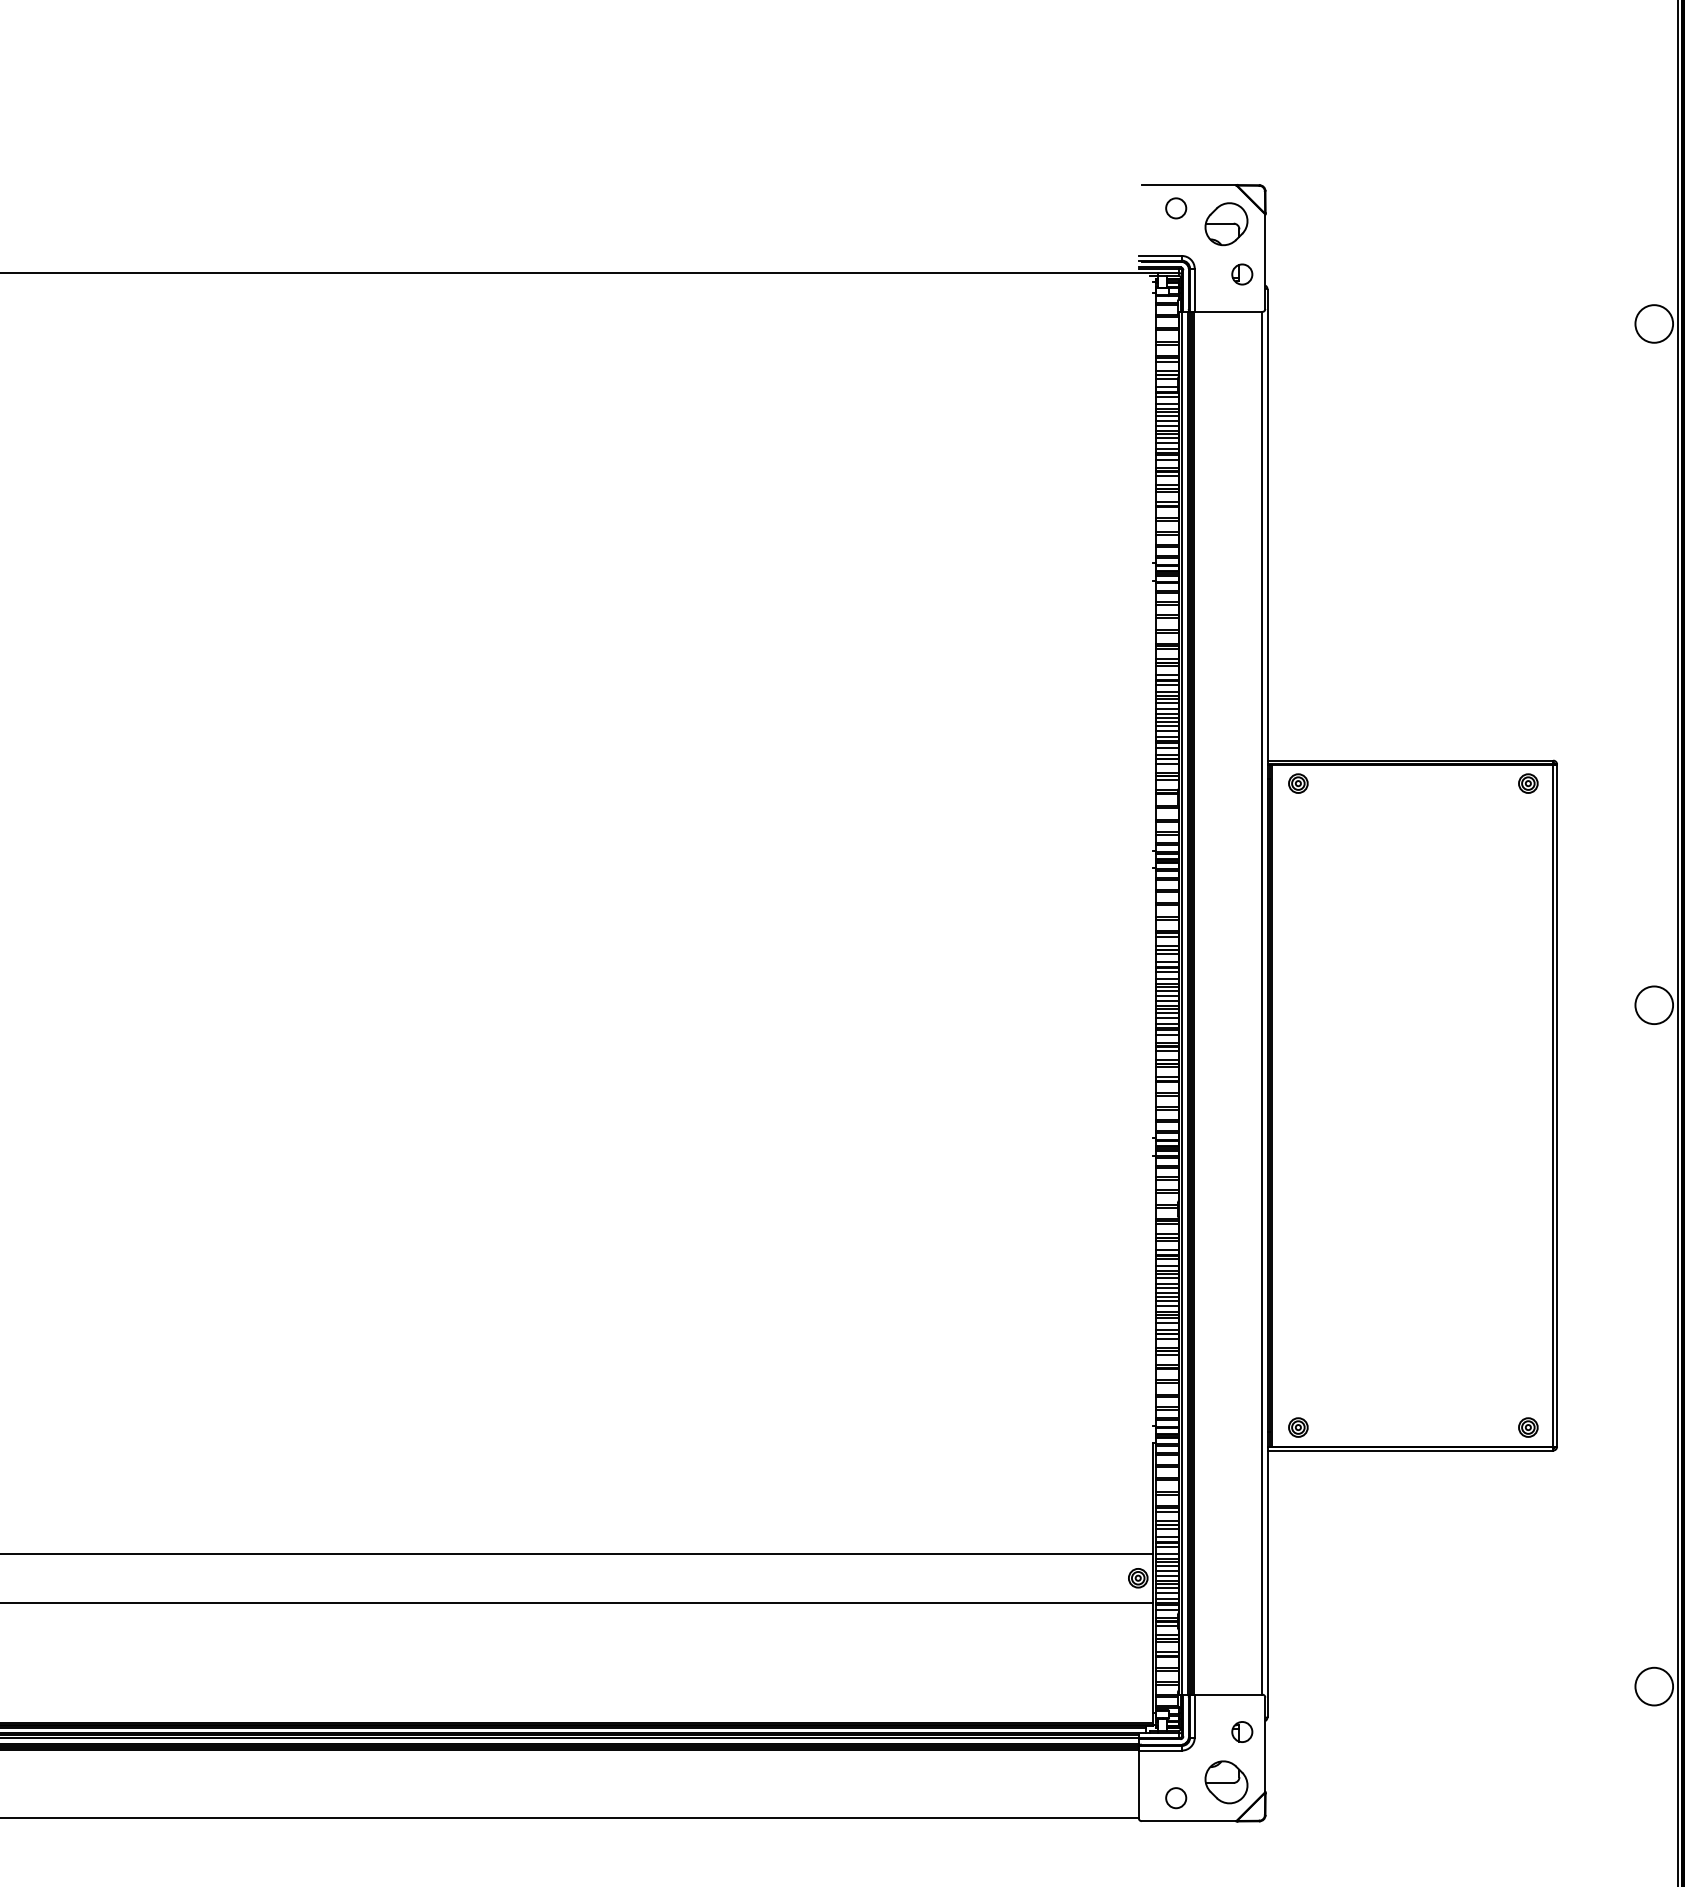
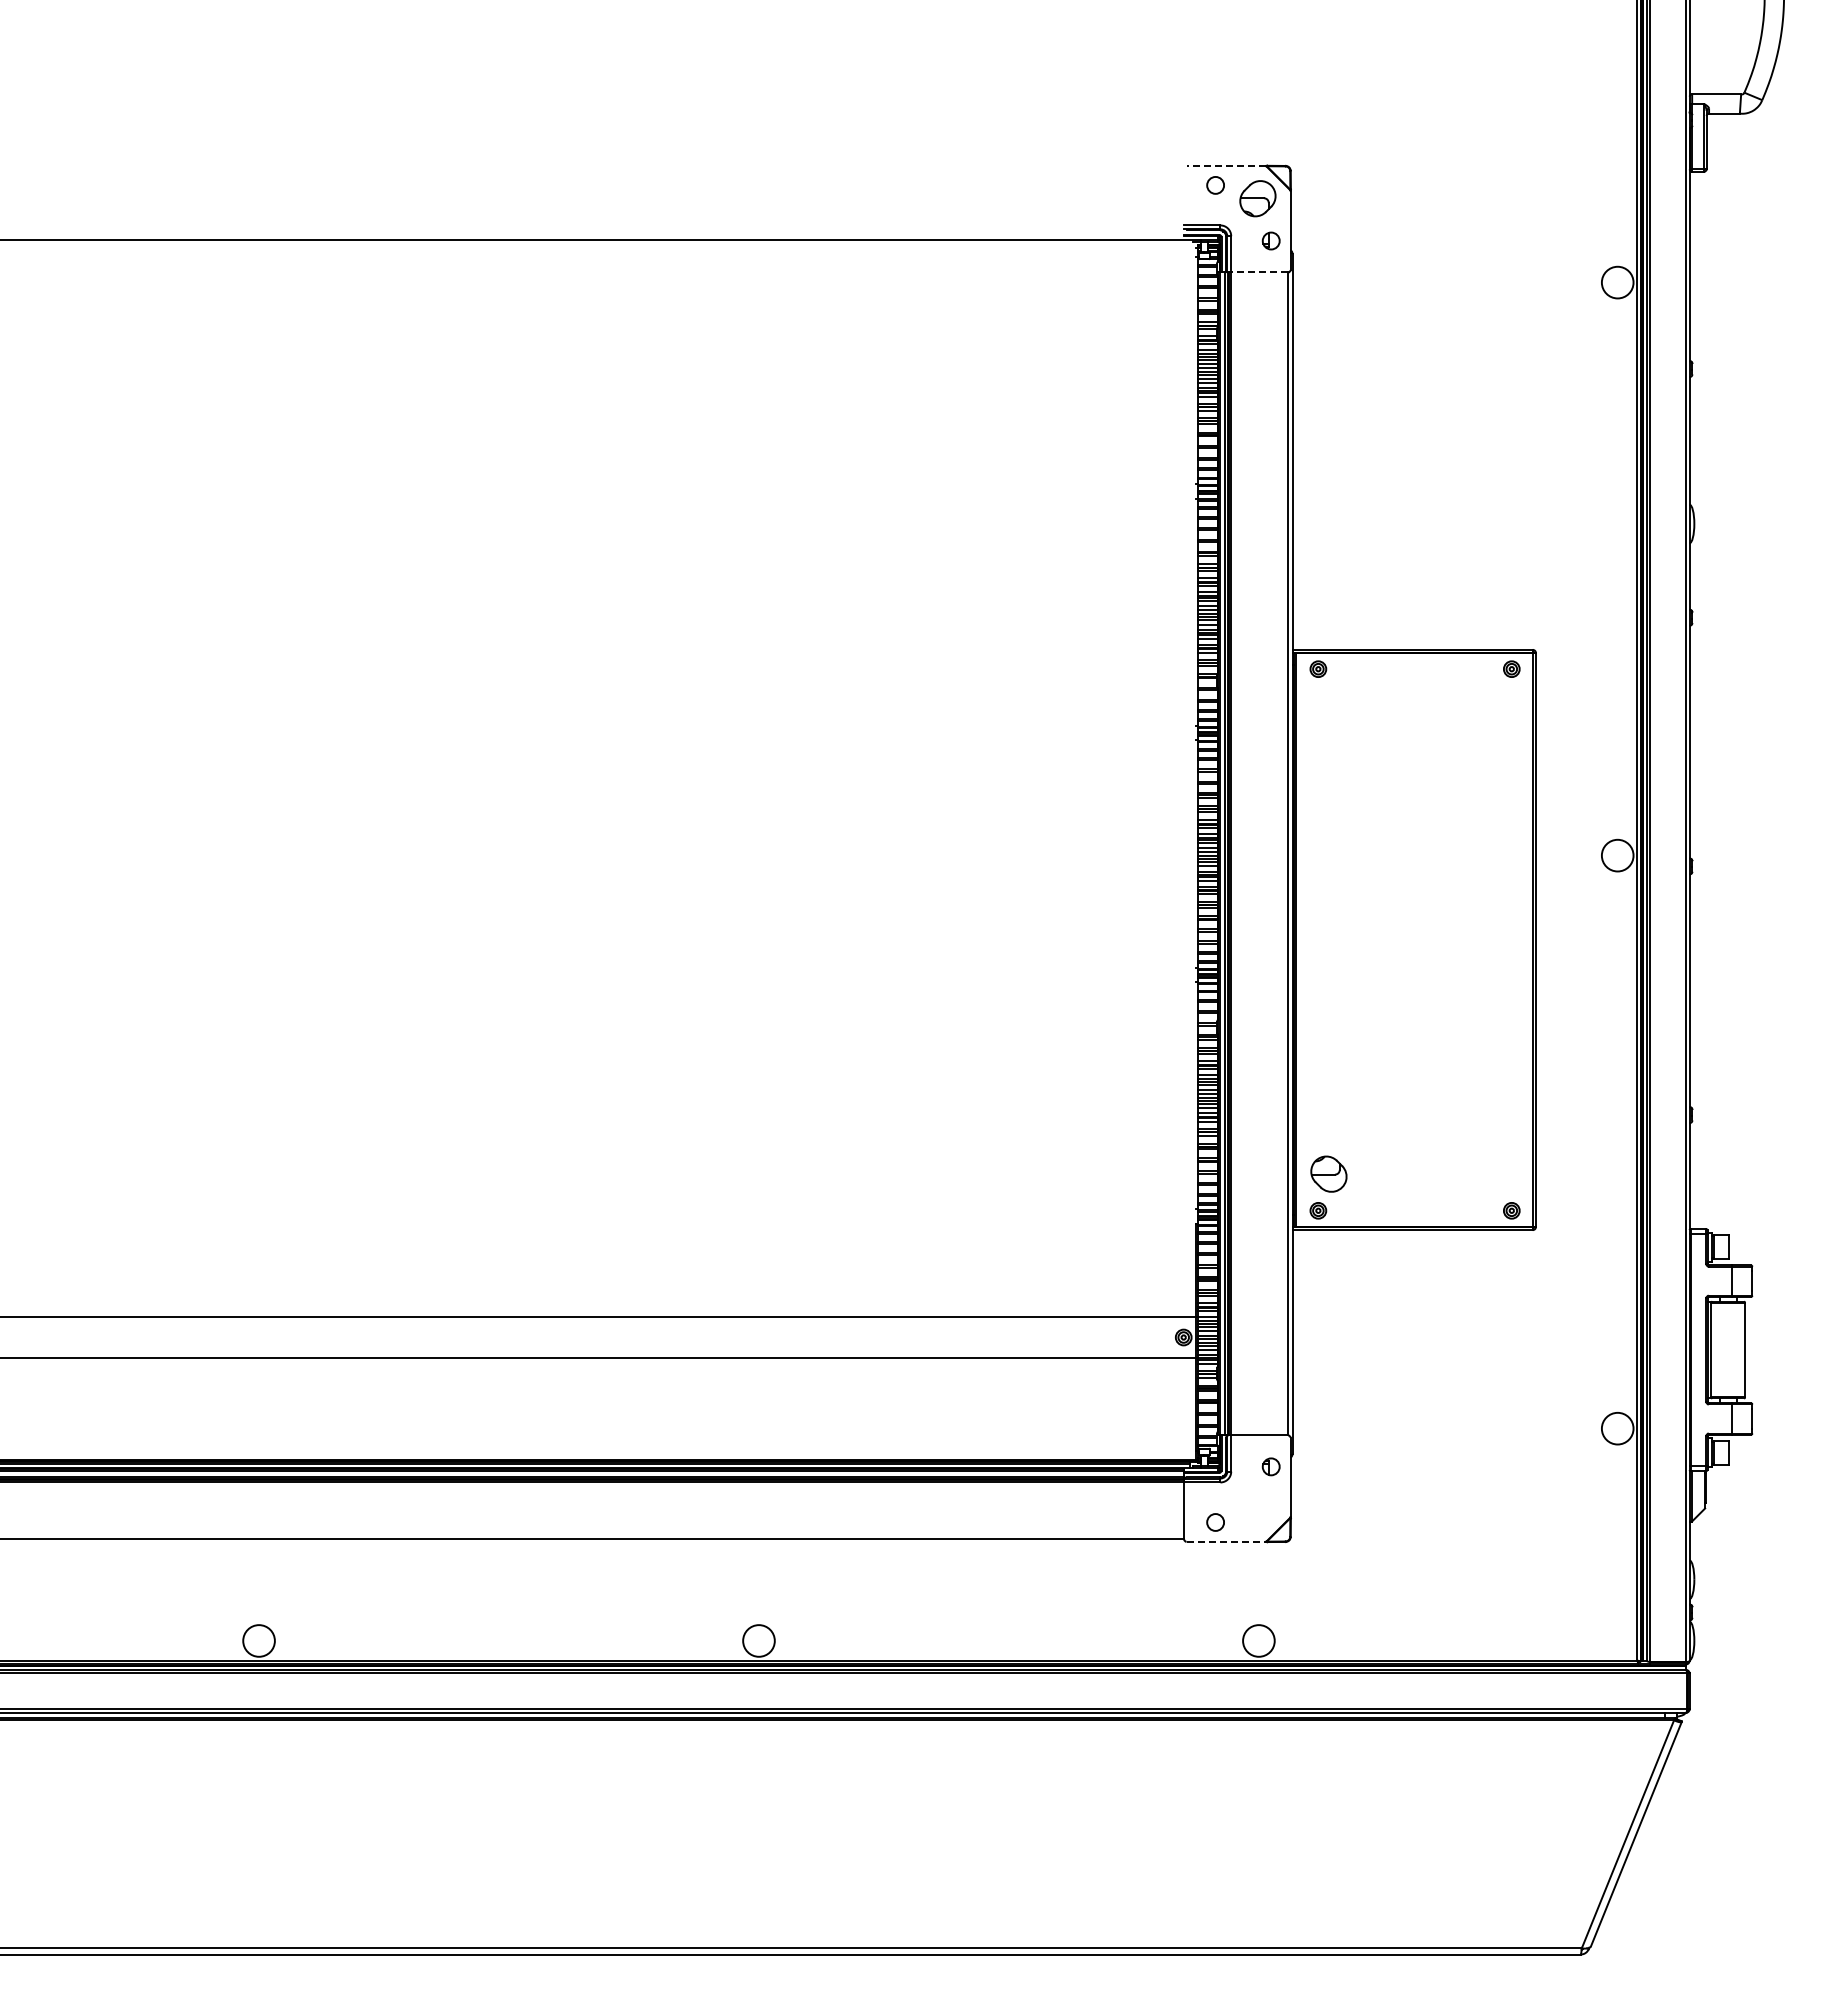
line: (1189, 185) -> (1226, 166), solid -> dashed
line: (1228, 311) -> (1259, 272), solid -> dashed
part: (1225, 1781) -> (1328, 1173), moved
line: (1189, 1820) -> (1226, 1541), solid -> dashed

